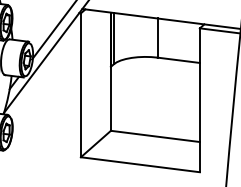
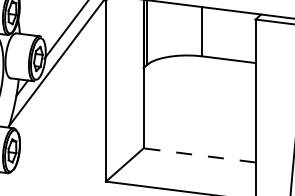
line: (155, 136) -> (199, 155), solid -> dashed

